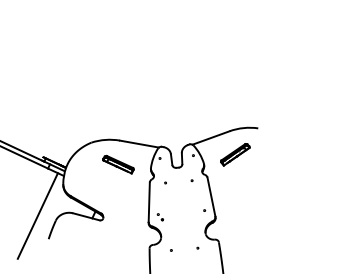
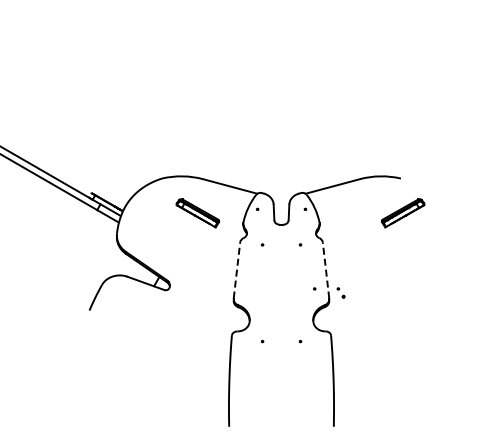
part: (234, 154) -> (402, 213), moved
line: (211, 196) -> (325, 269), solid -> dashed
line: (149, 201) -> (237, 269), solid -> dashed
line: (37, 215) -> (76, 275), removed
part: (160, 216) -> (340, 292), moved

